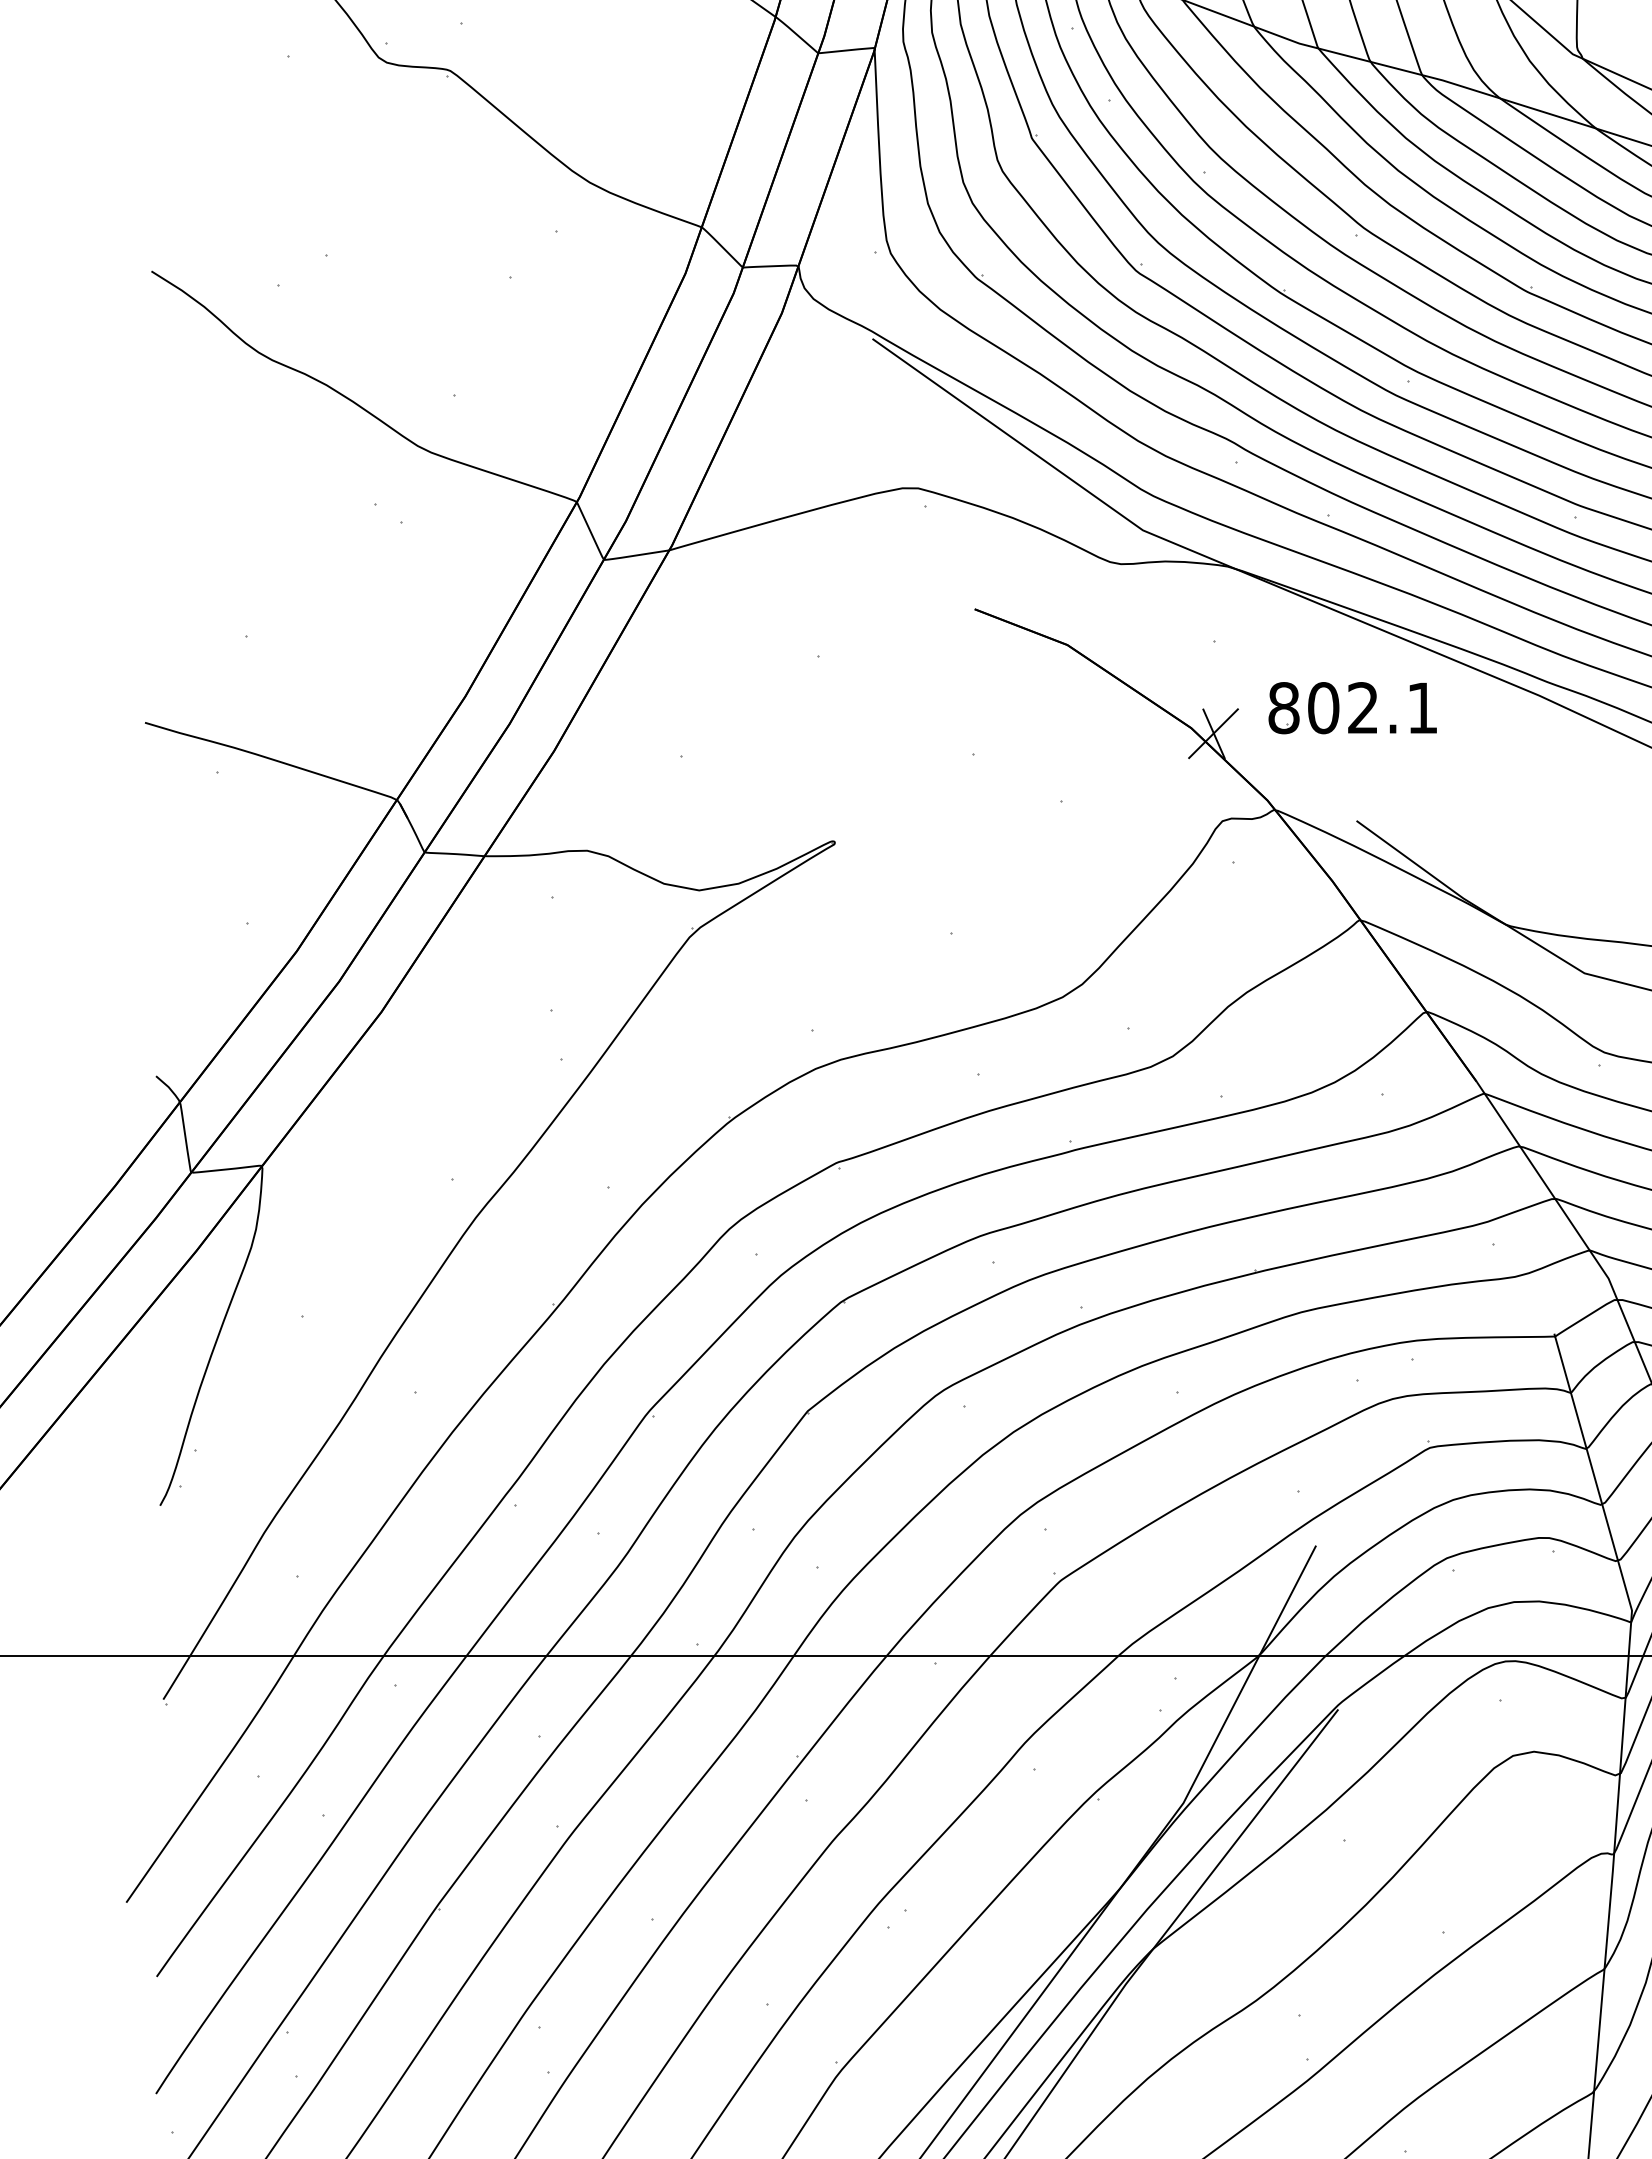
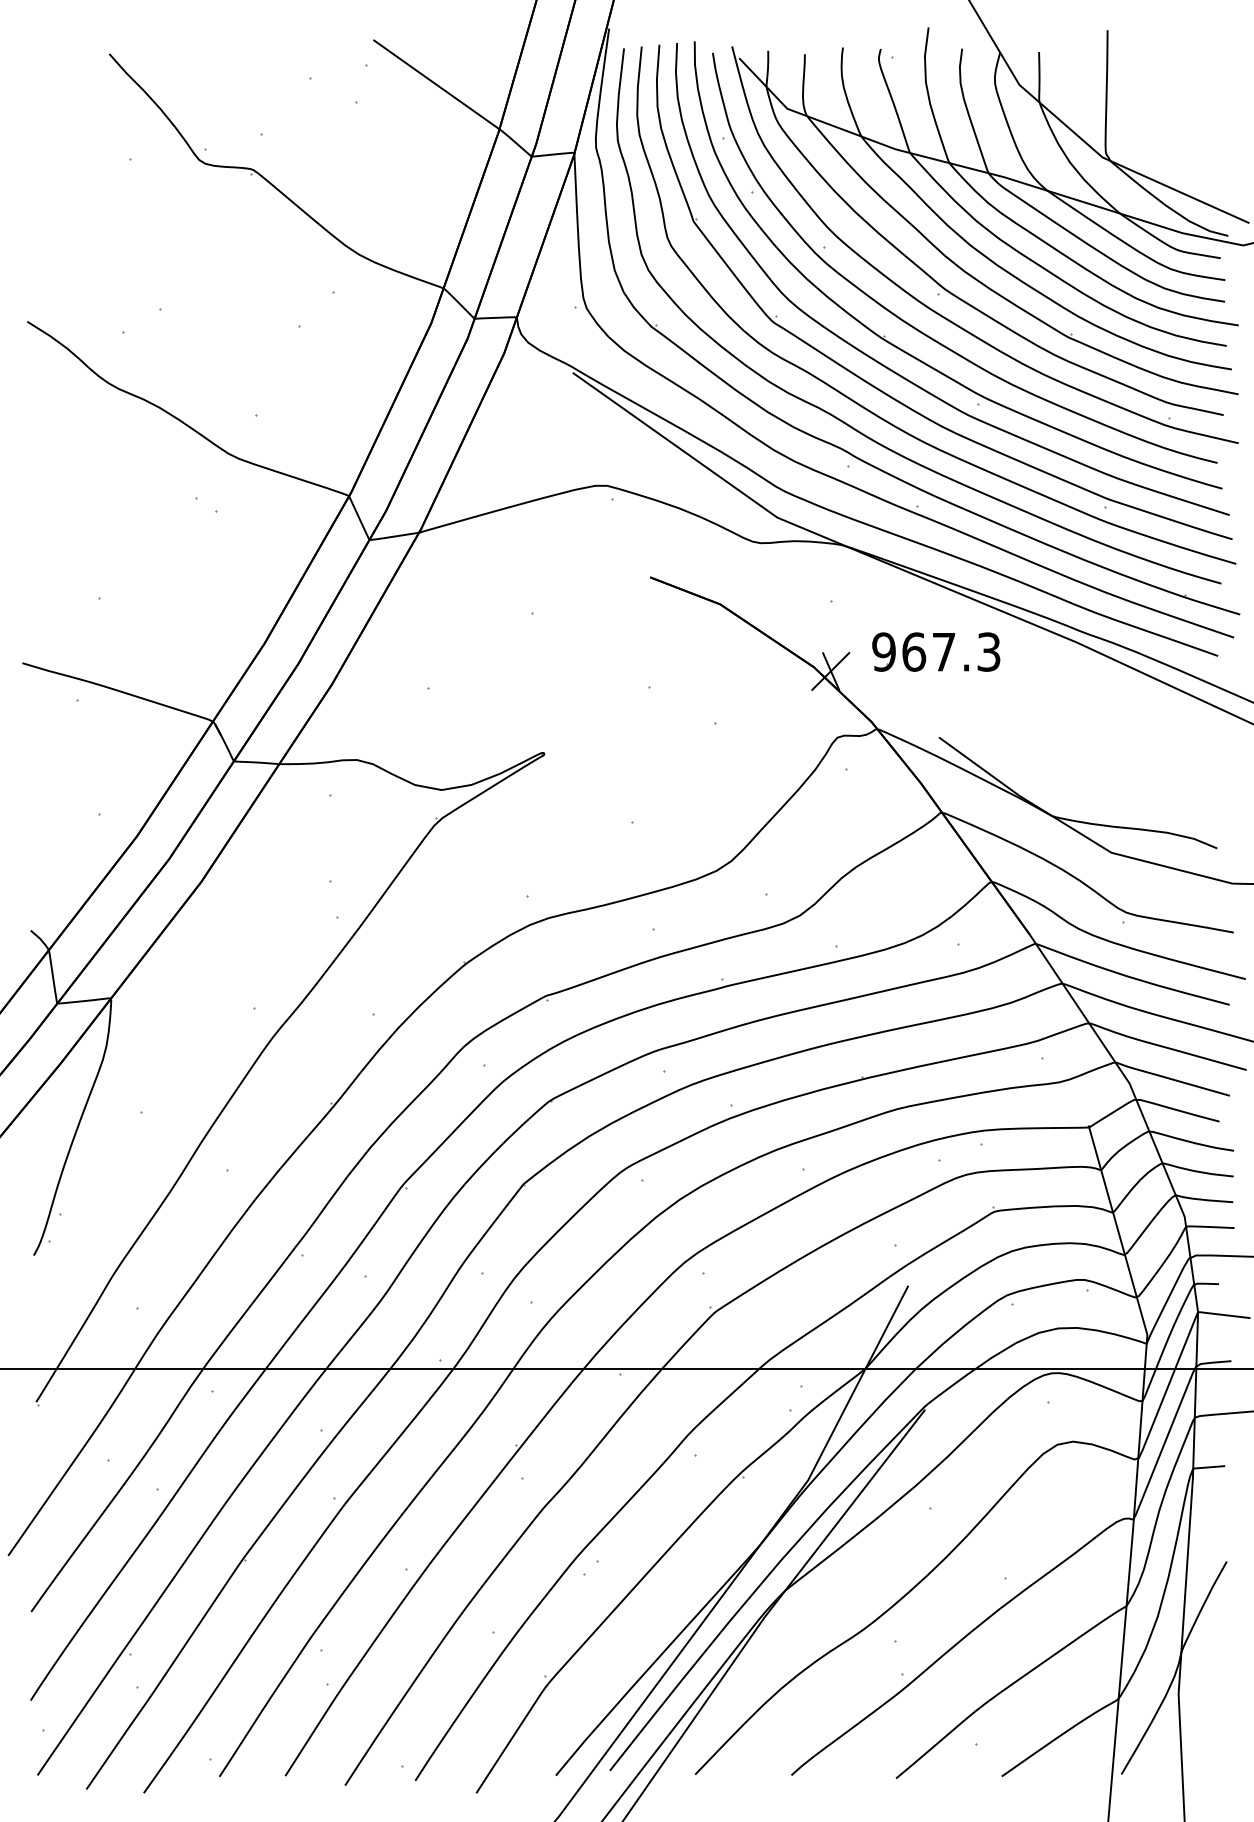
text: (1353, 707) -> (936, 651), 802.1 -> 967.3

